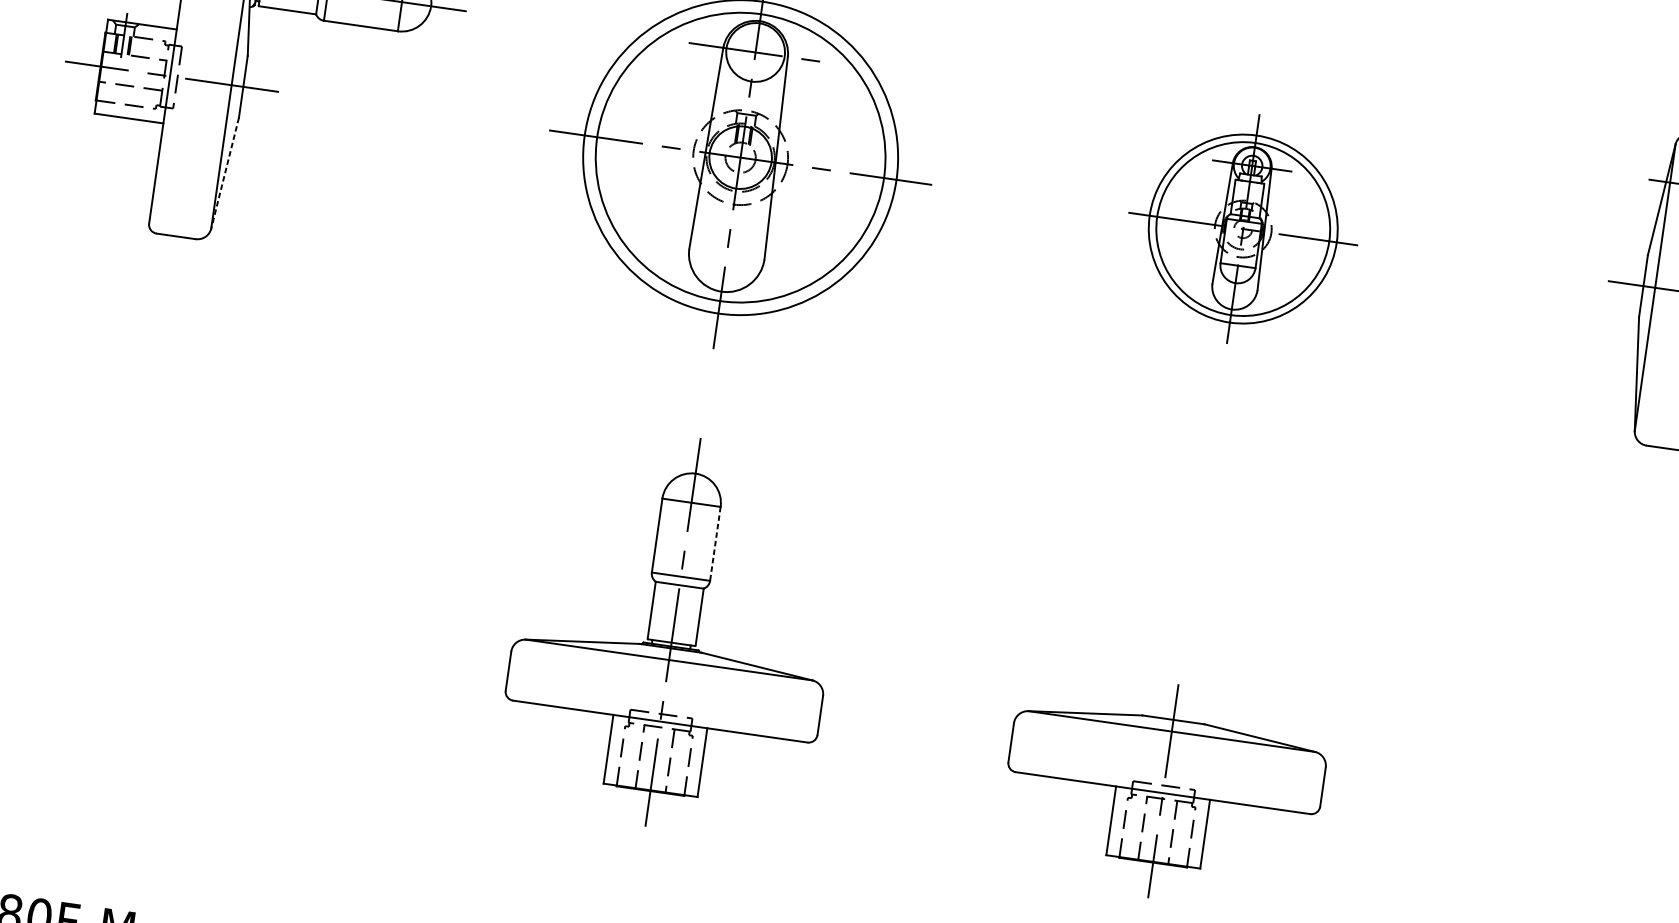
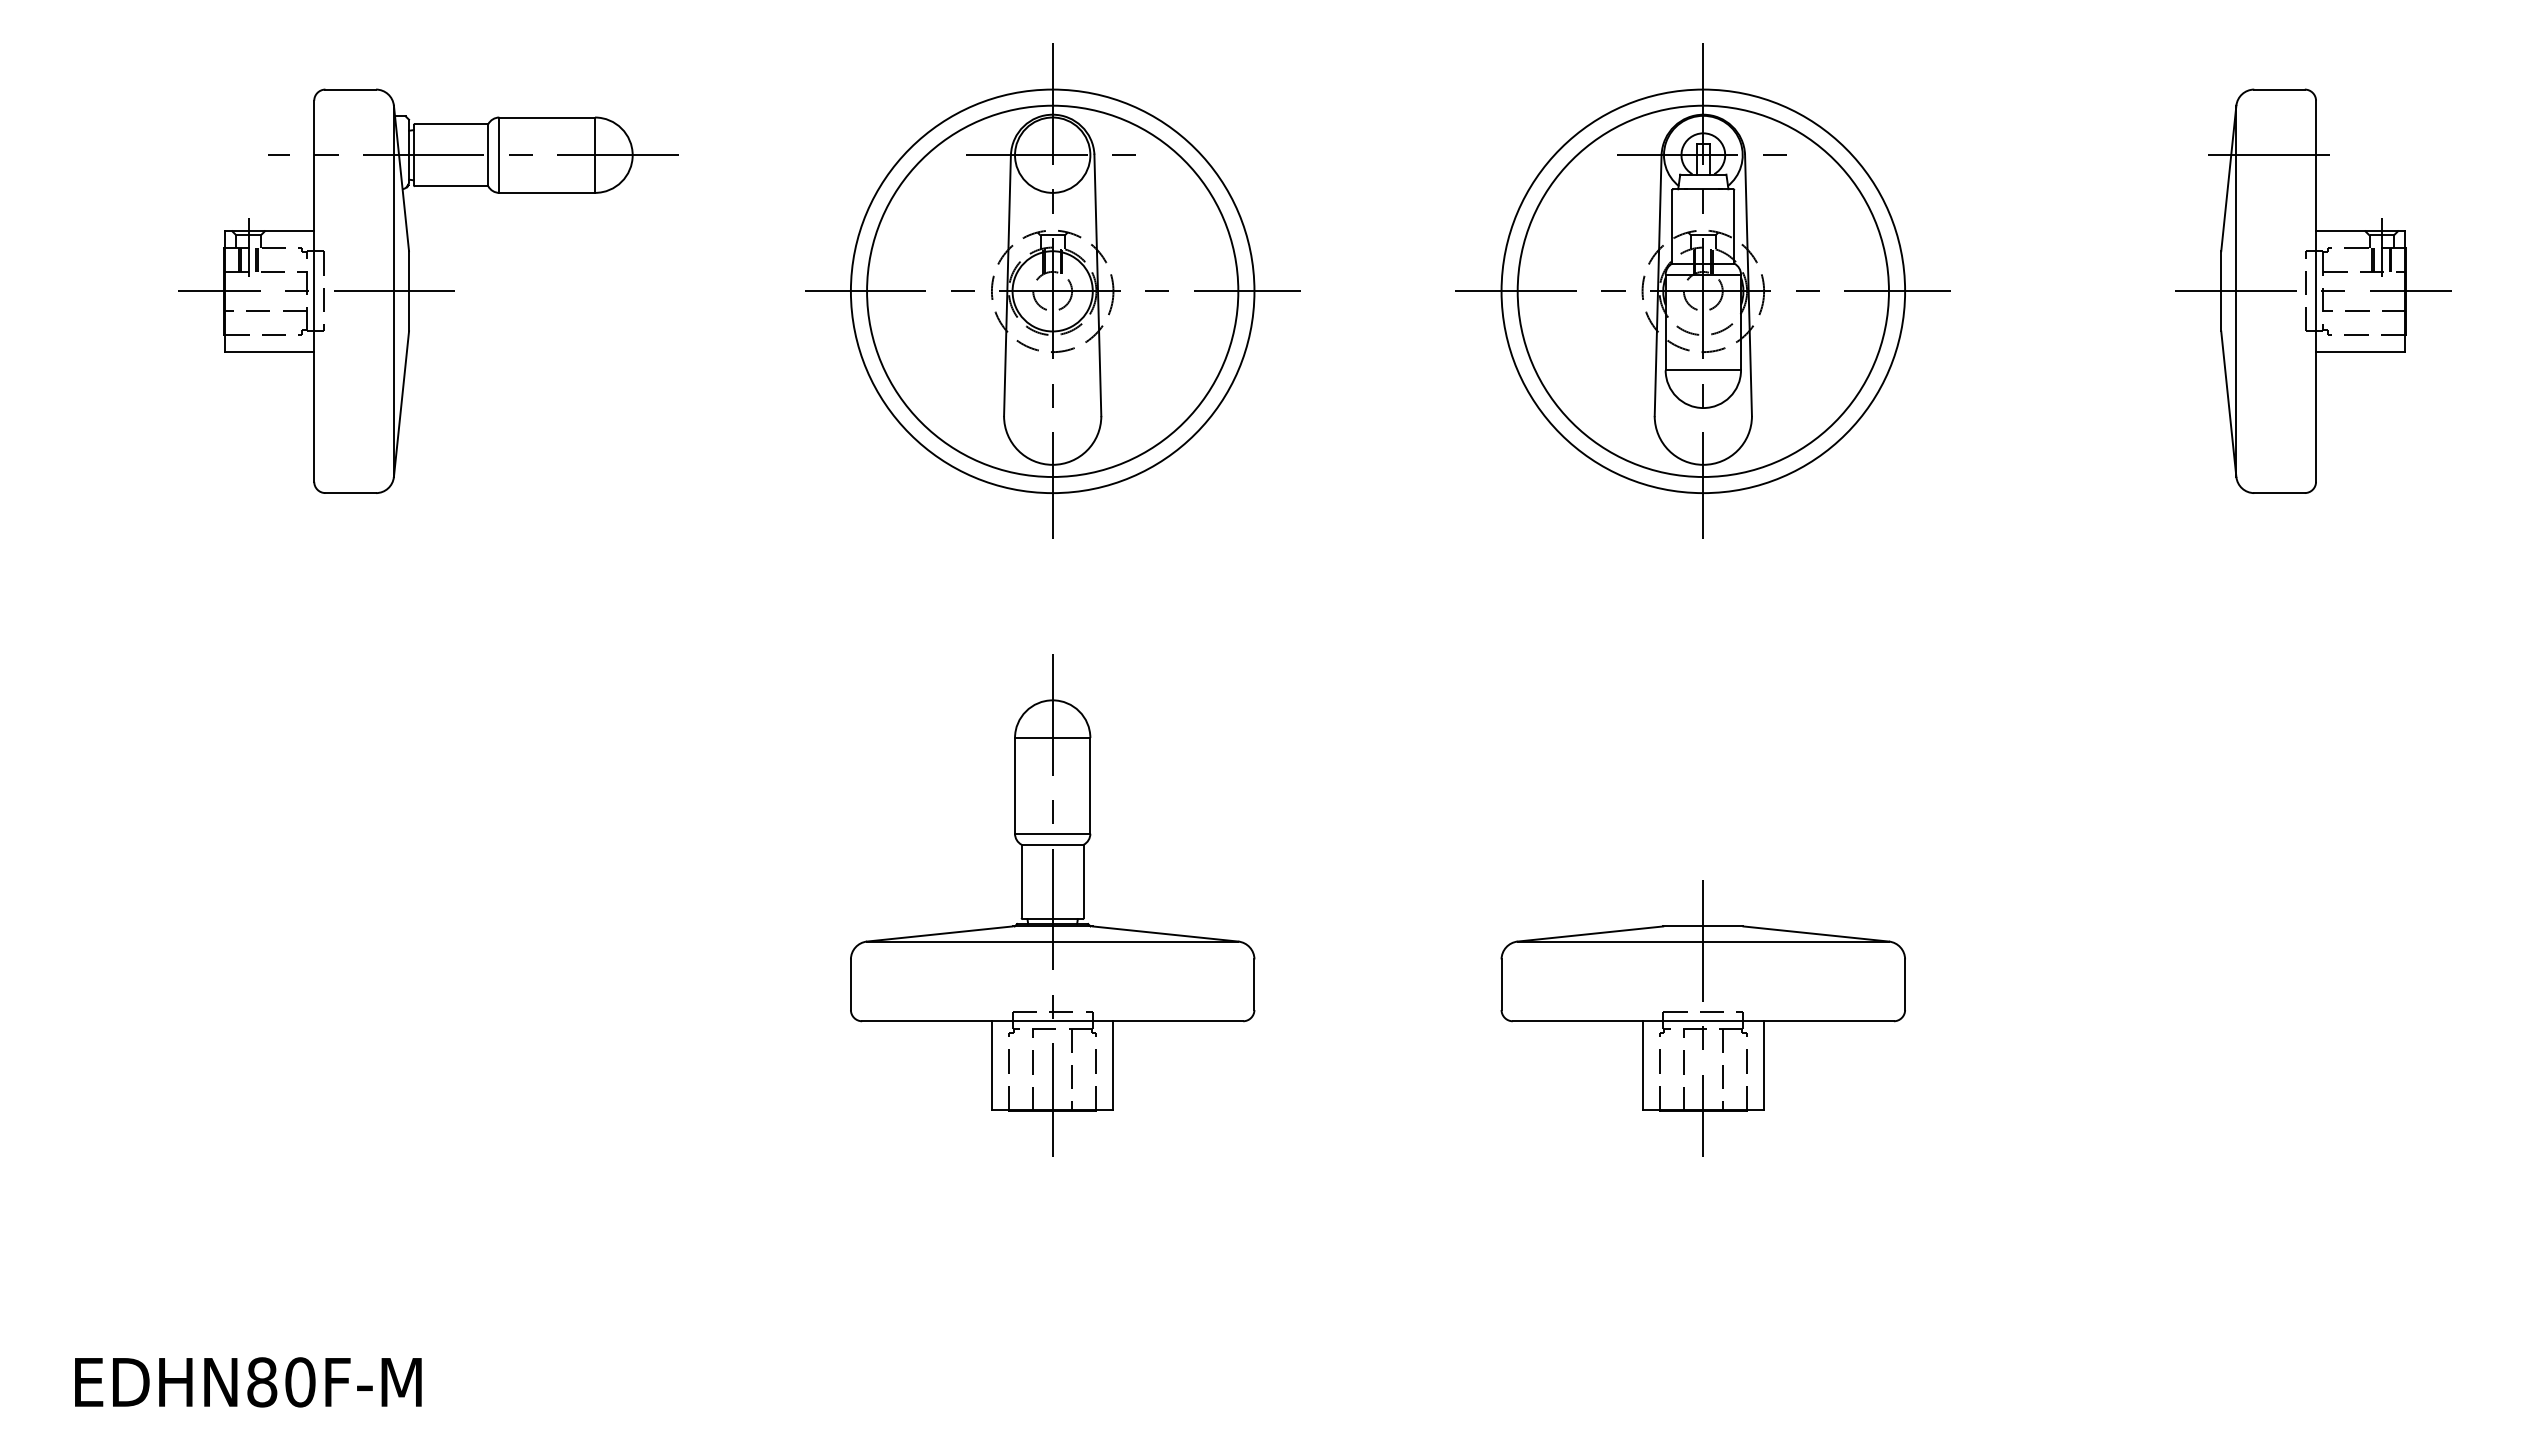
line: (225, 173) -> (401, 404), dashed -> solid
part: (1242, 228) -> (1702, 290), size x1.67
line: (715, 543) -> (1090, 785), dashed -> solid

